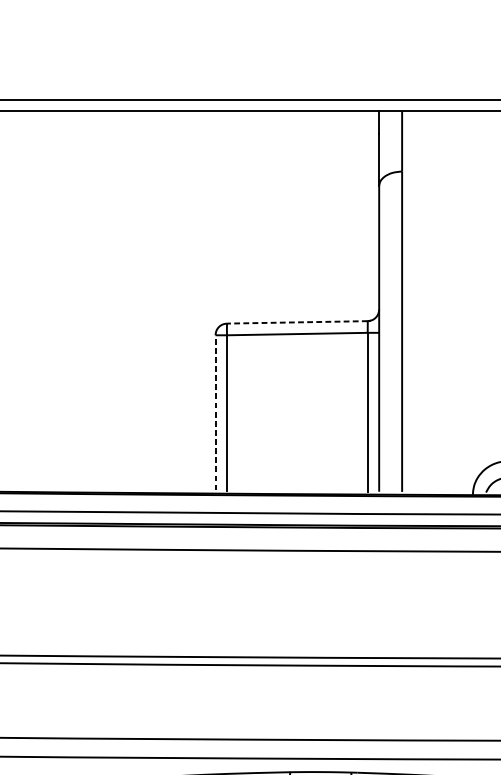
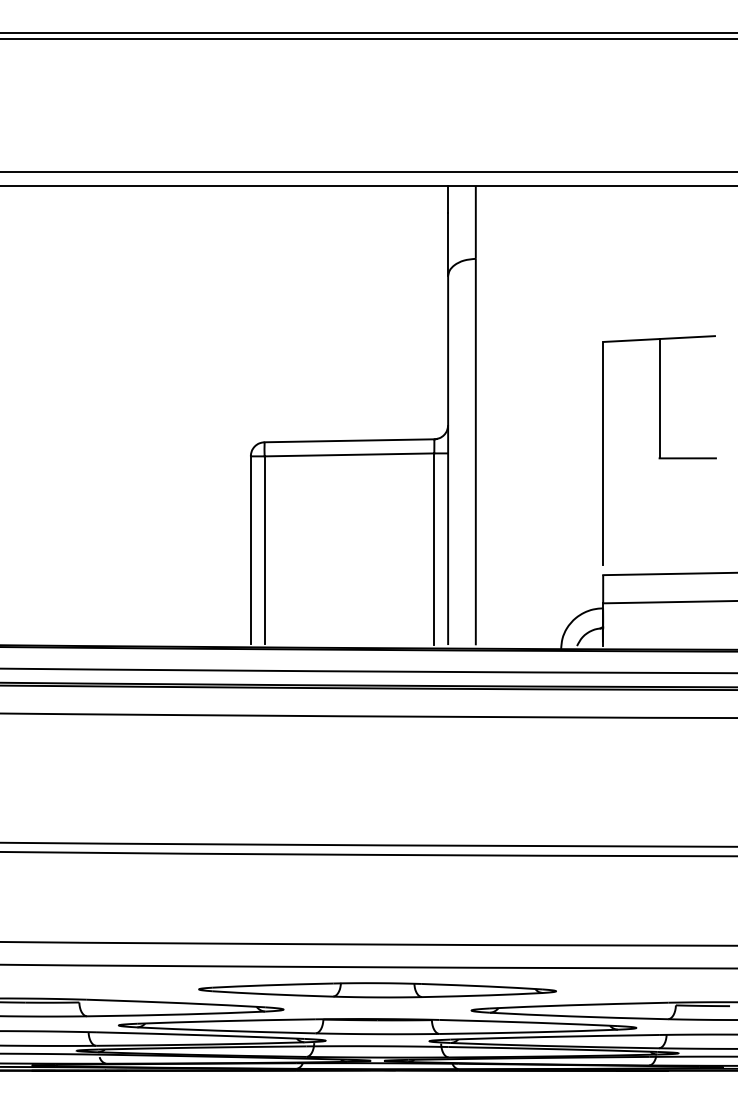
line: (297, 322) -> (349, 440), dashed -> solid
line: (215, 412) -> (250, 549), dashed -> solid

